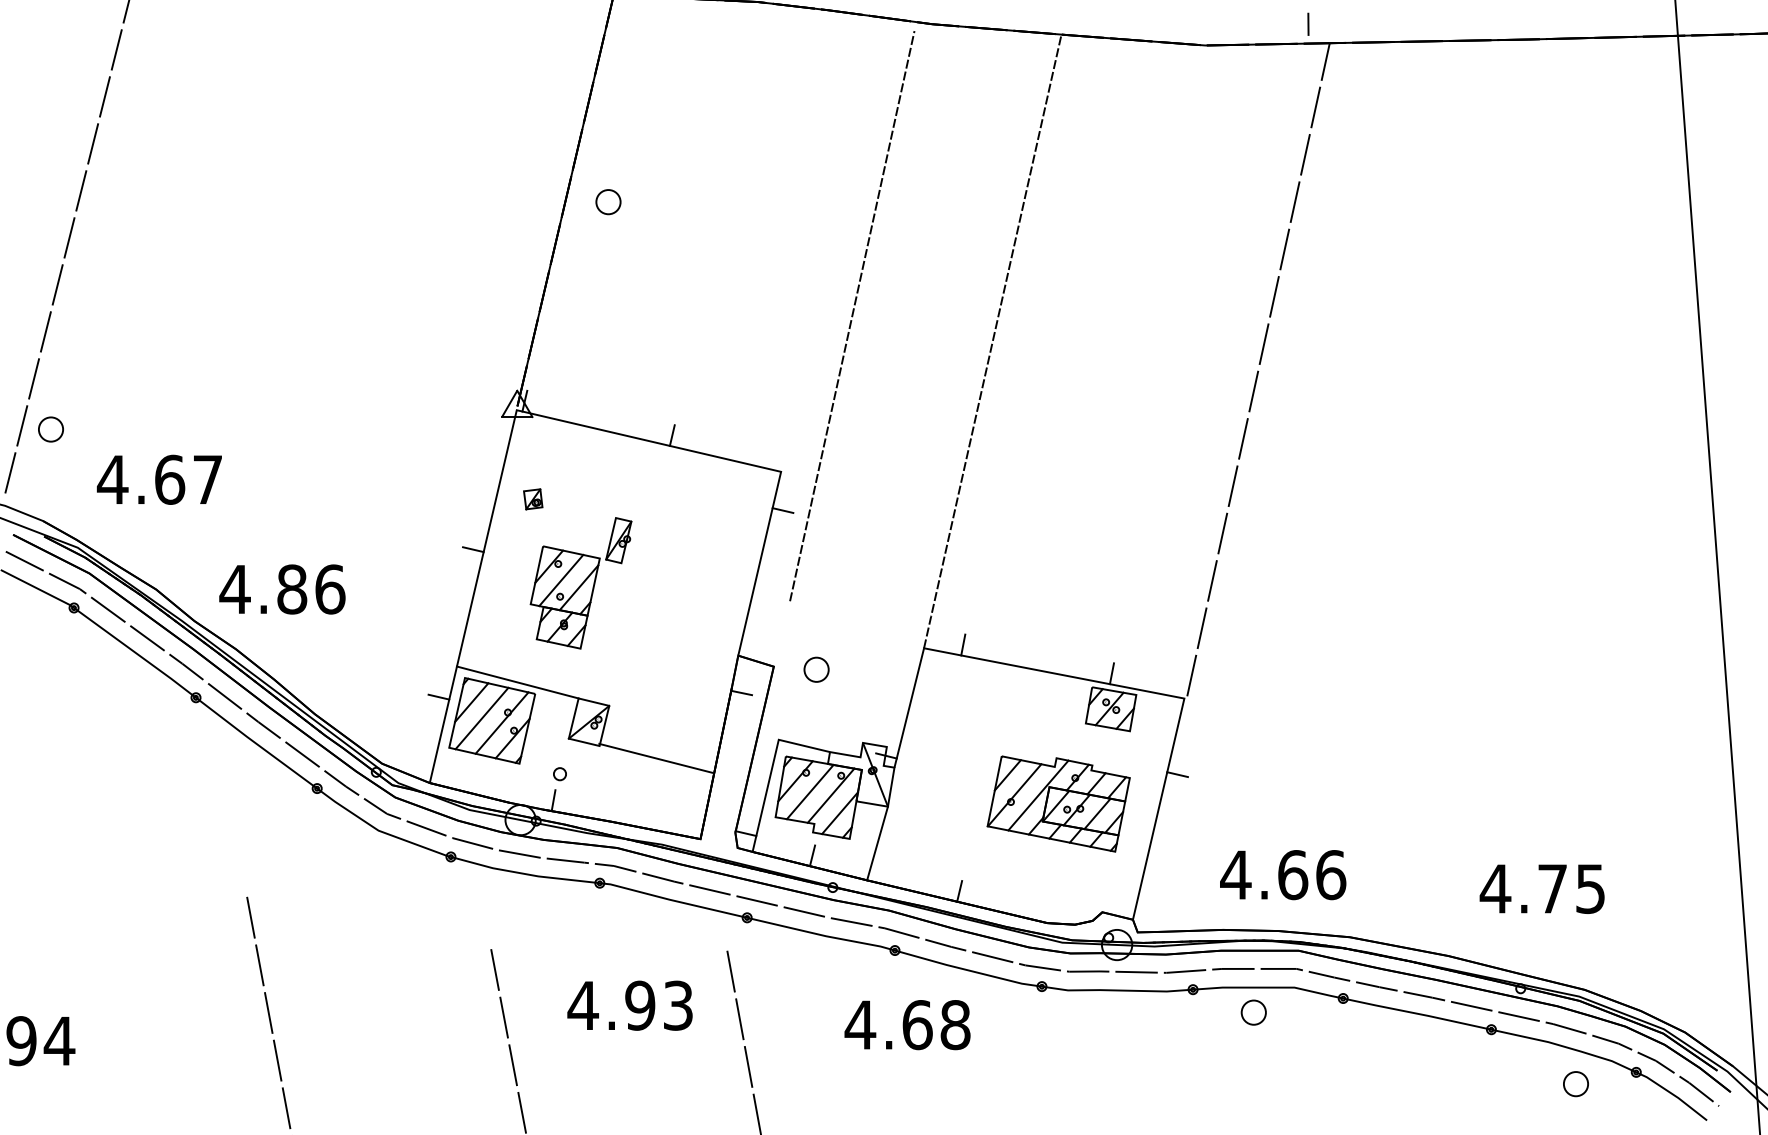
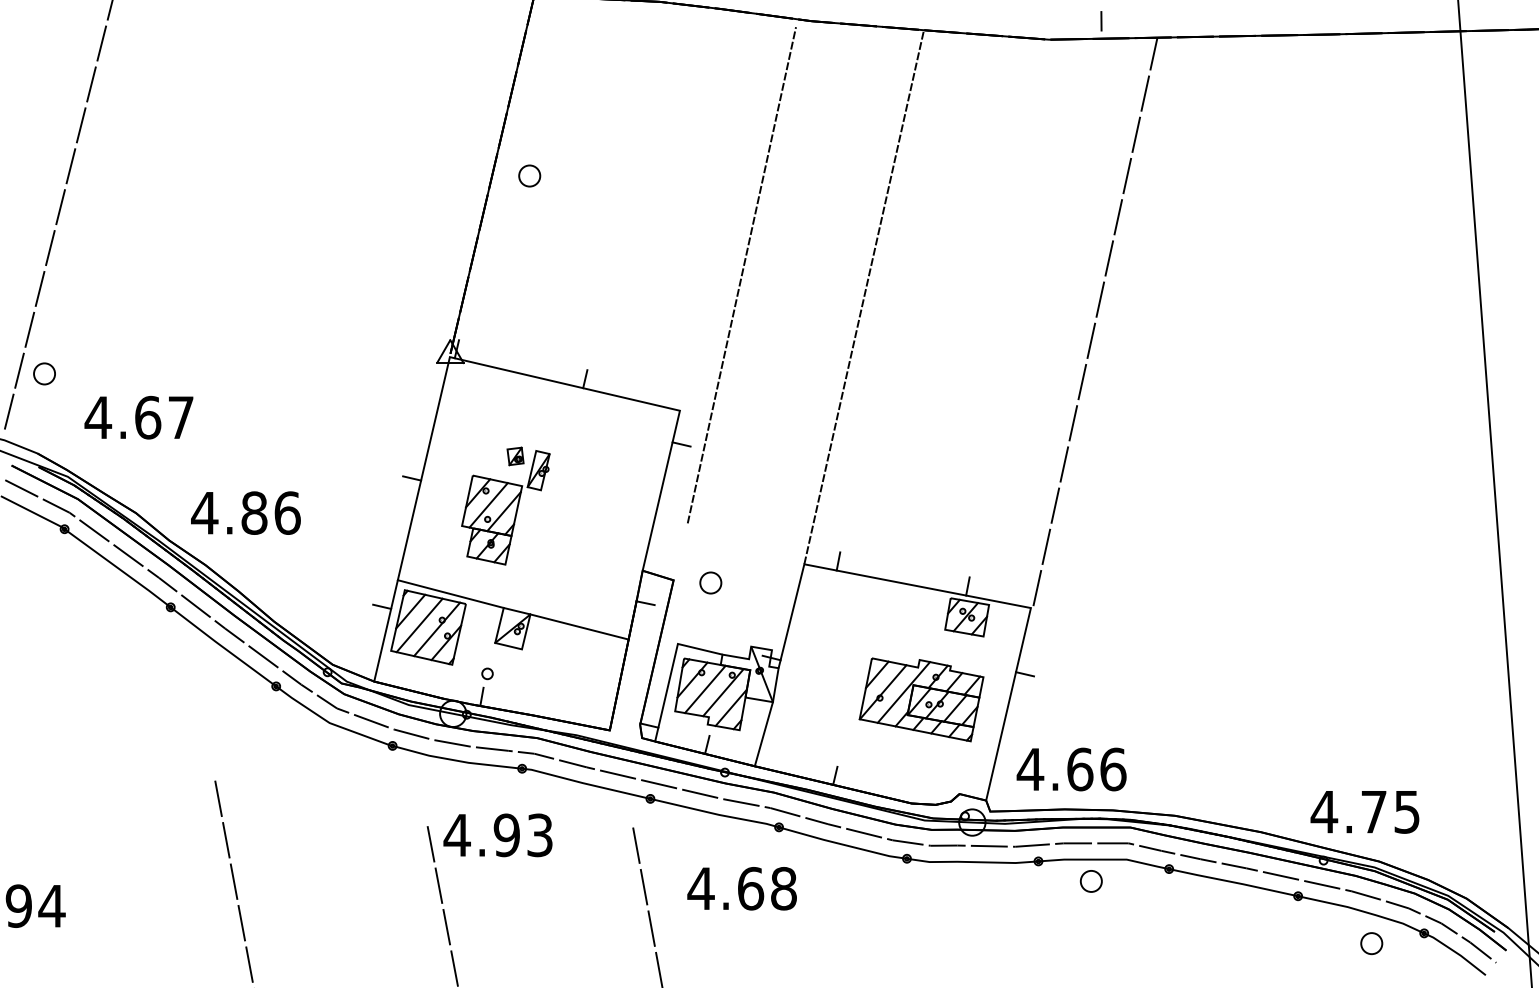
line: (1308, 23) -> (1101, 20), moved
part: (533, 499) -> (515, 456), moved
line: (655, 757) -> (579, 626), moved
text: (1283, 875) -> (1071, 769), moved
text: (1541, 888) -> (1364, 811), moved
text: (629, 1005) -> (497, 835), moved
text: (907, 1025) -> (742, 889), moved

